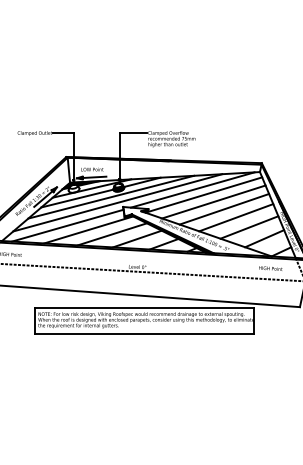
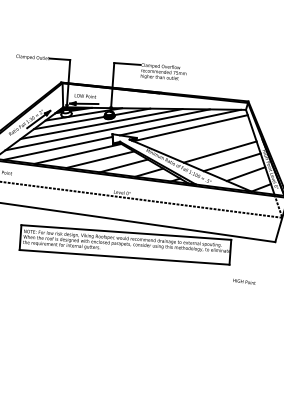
line: (213, 201) -> (199, 135), removed
line: (224, 208) -> (209, 142), removed
fill: (172, 233) -> (158, 162), removed
text: (270, 268) -> (244, 281), moved

